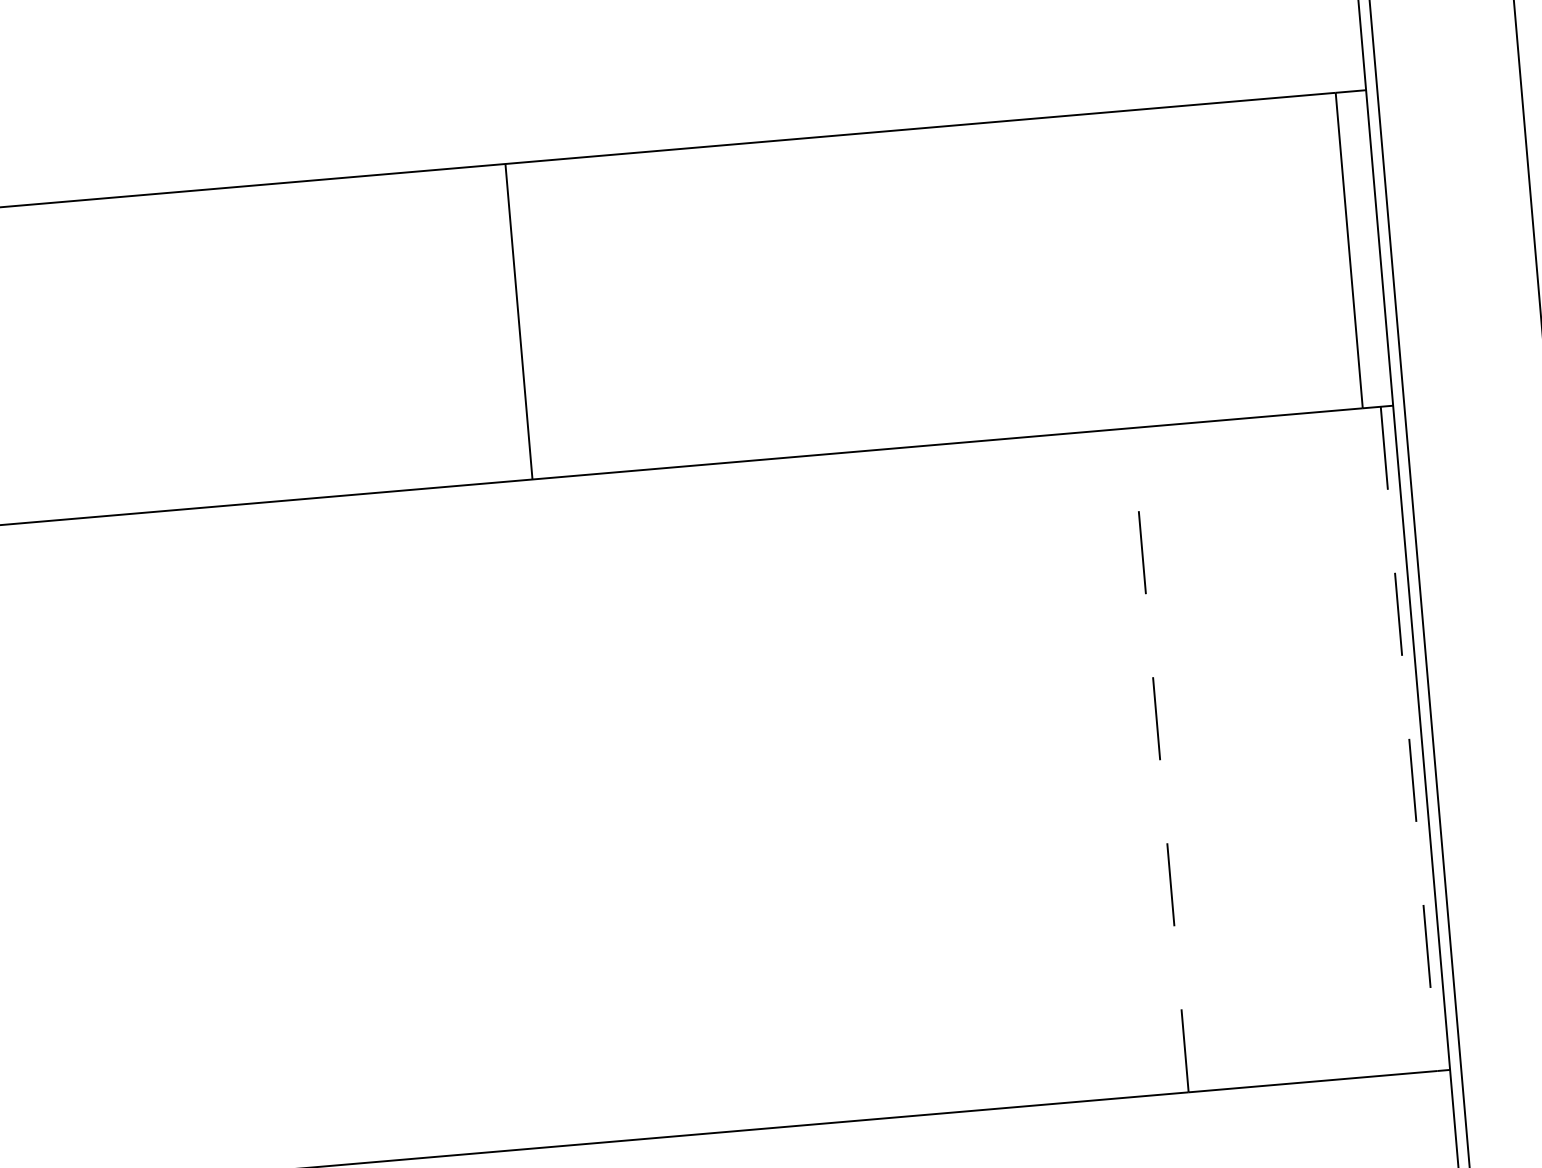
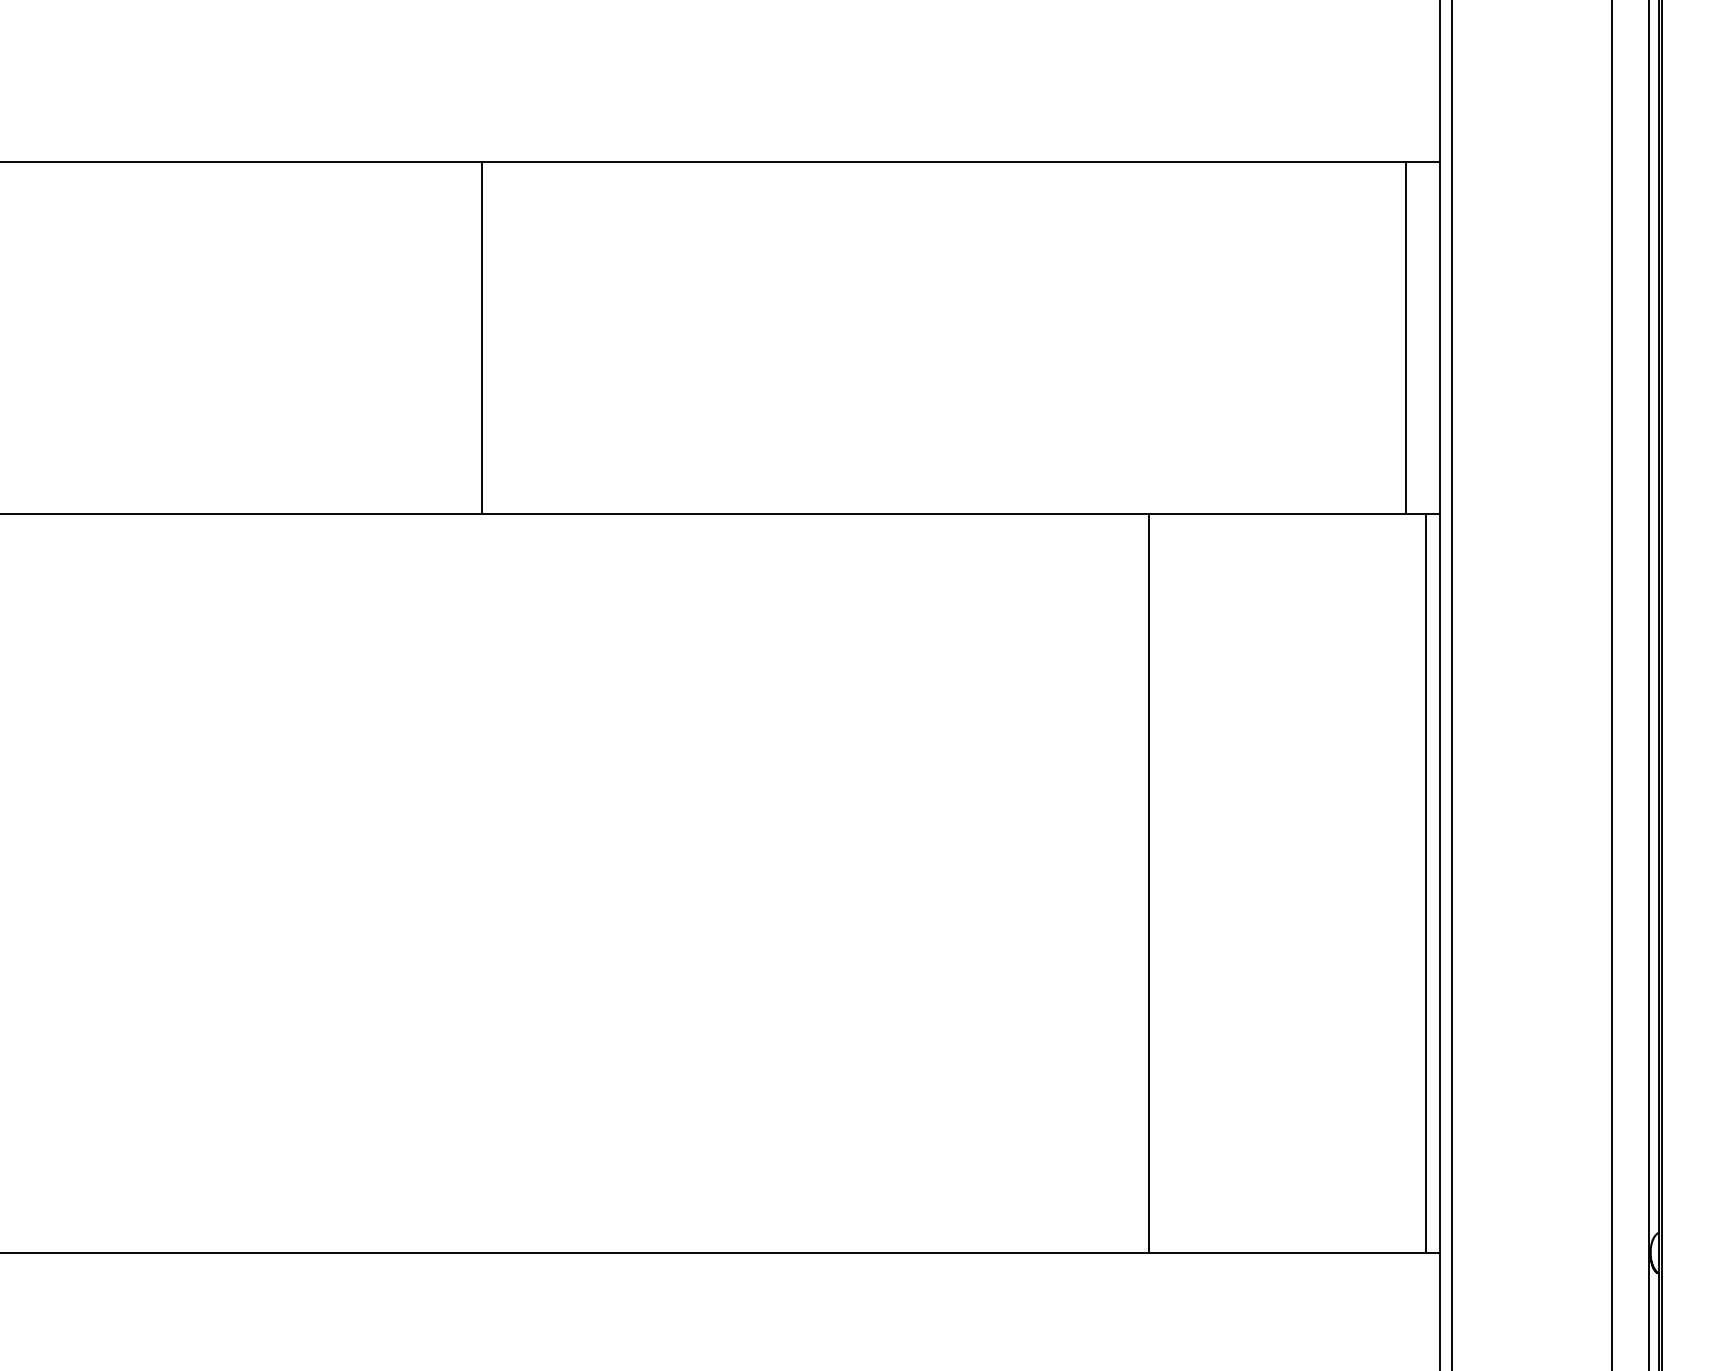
line: (1408, 739) -> (1425, 883), dashed -> solid
line: (1160, 760) -> (1148, 883), dashed -> solid

